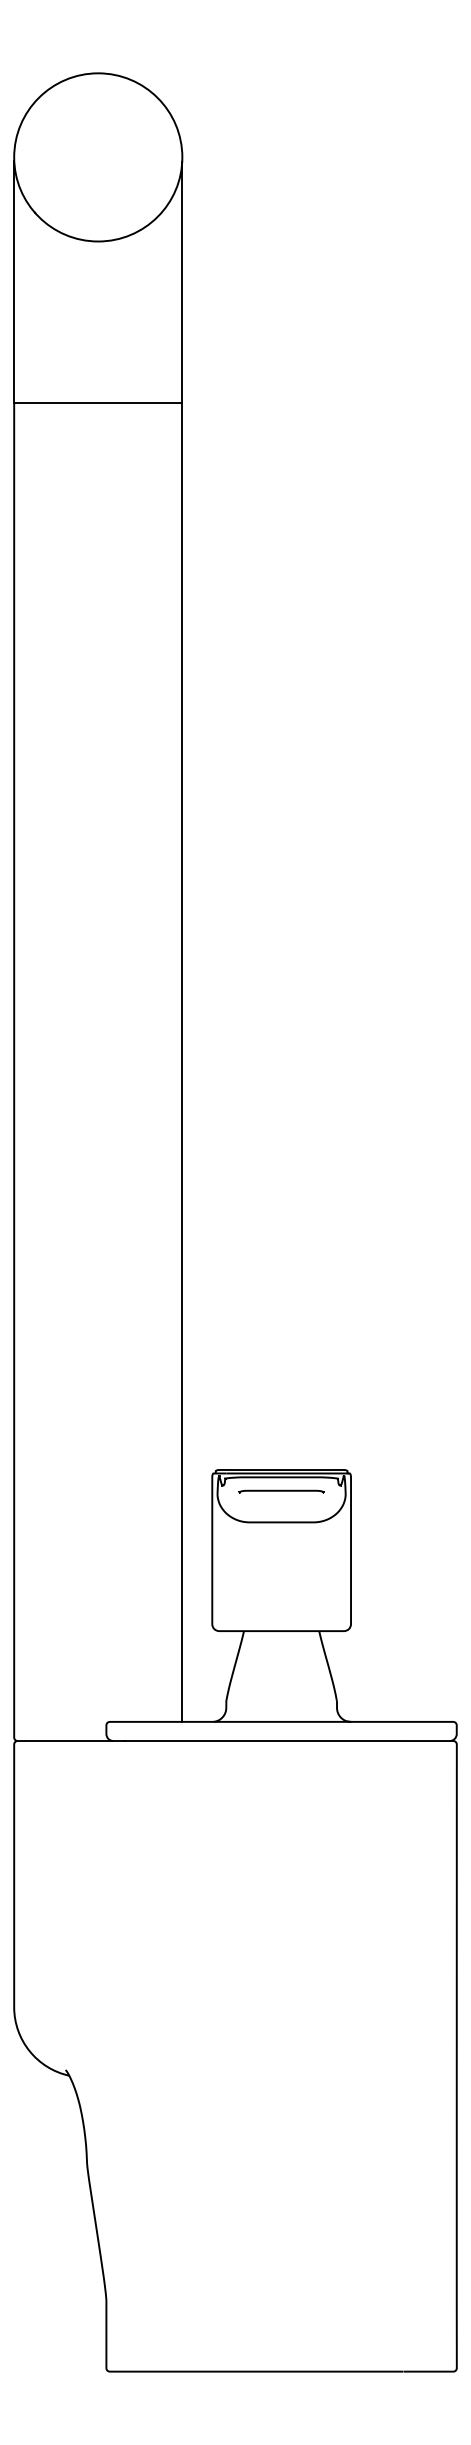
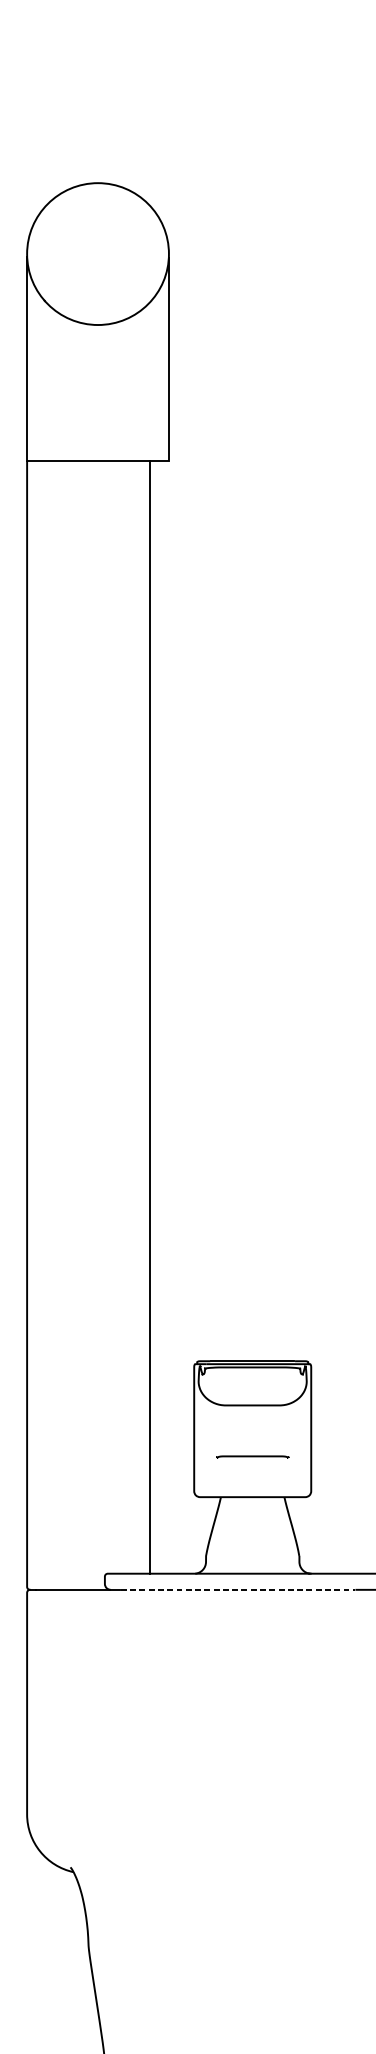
line: (182, 1061) -> (149, 1016), moved
curve: (281, 1491) -> (252, 1456), moved
line: (264, 1741) -> (238, 1590), solid -> dashed

